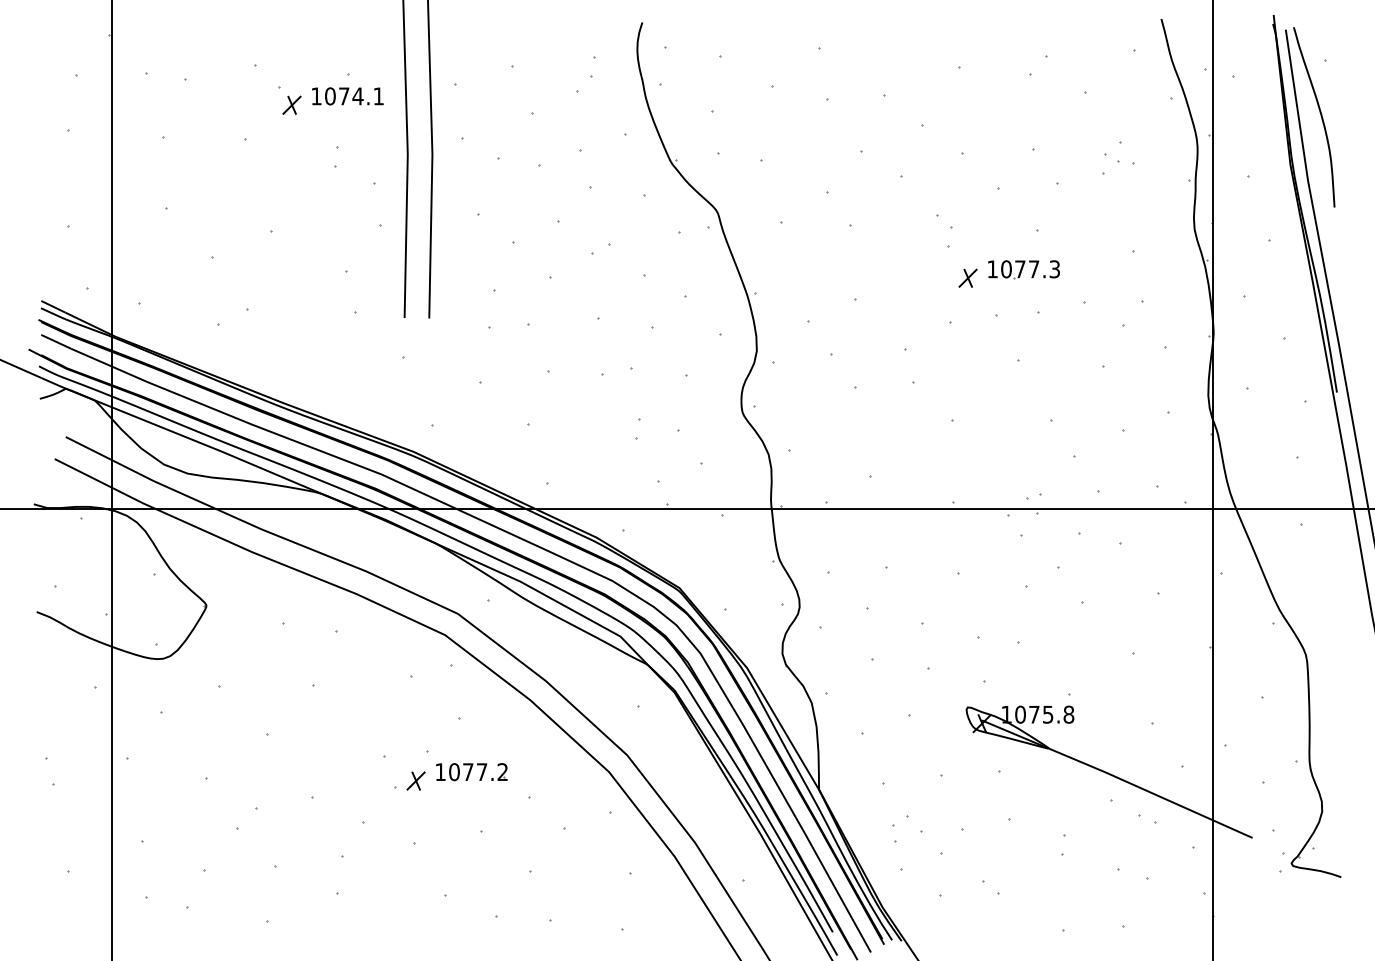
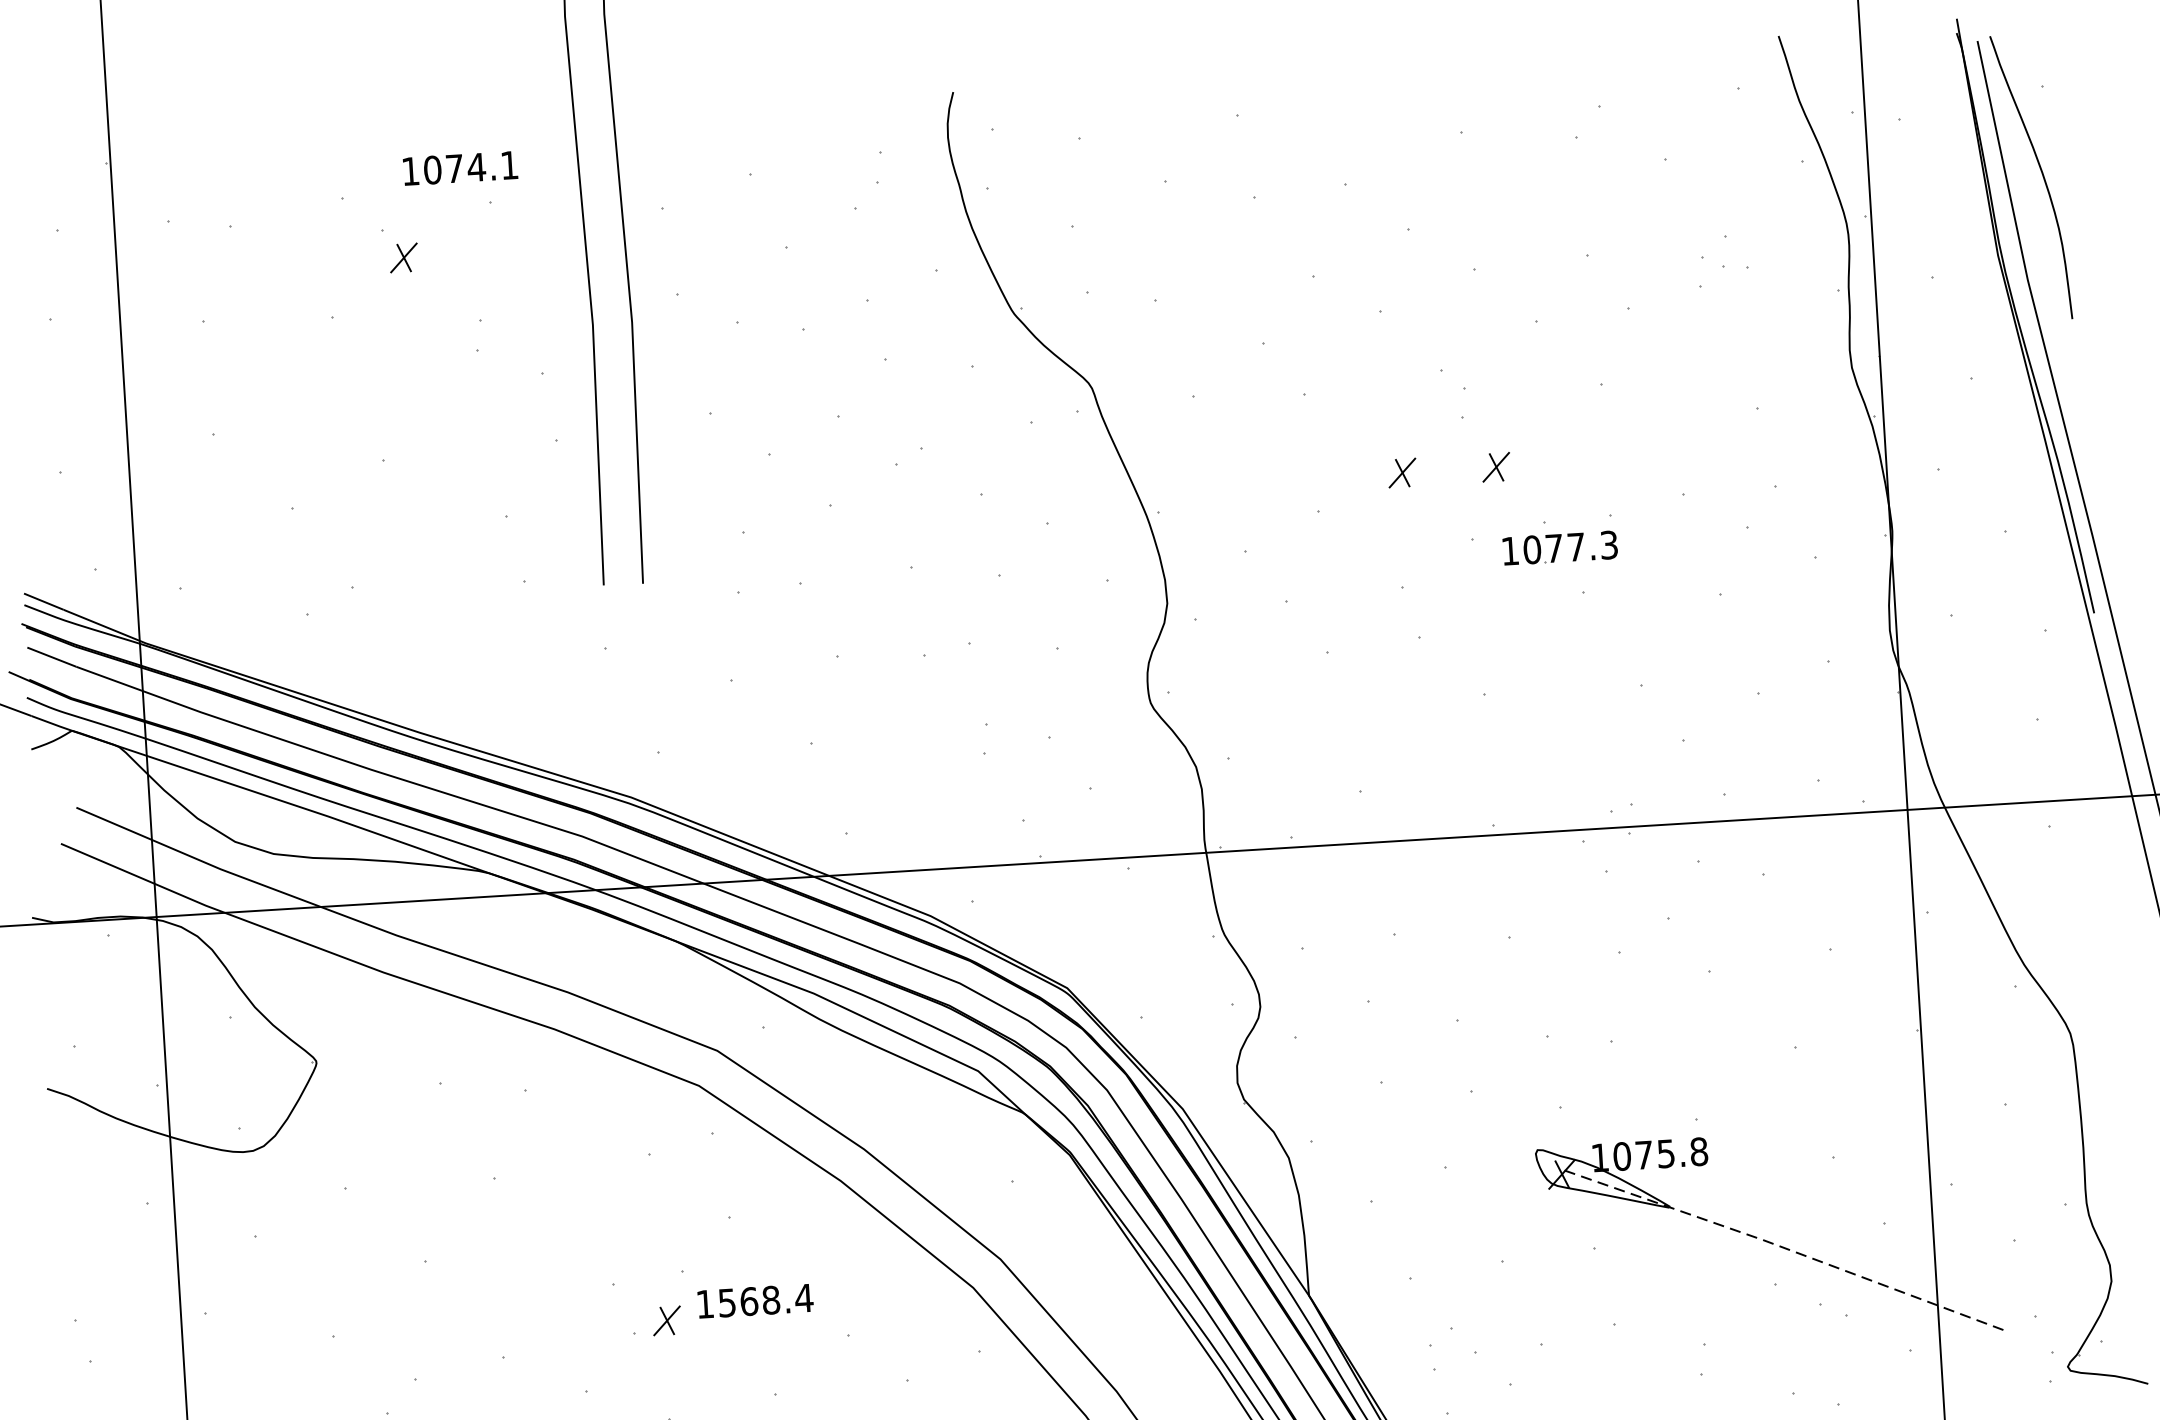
text: (347, 96) -> (459, 168), moved
part: (1023, 269) -> (1559, 548), moved
part: (908, 277) -> (1401, 471), added
text: (478, 772) -> (765, 1301), 1077.2 -> 1568.4
line: (1117, 777) -> (1782, 1246), solid -> dashed

